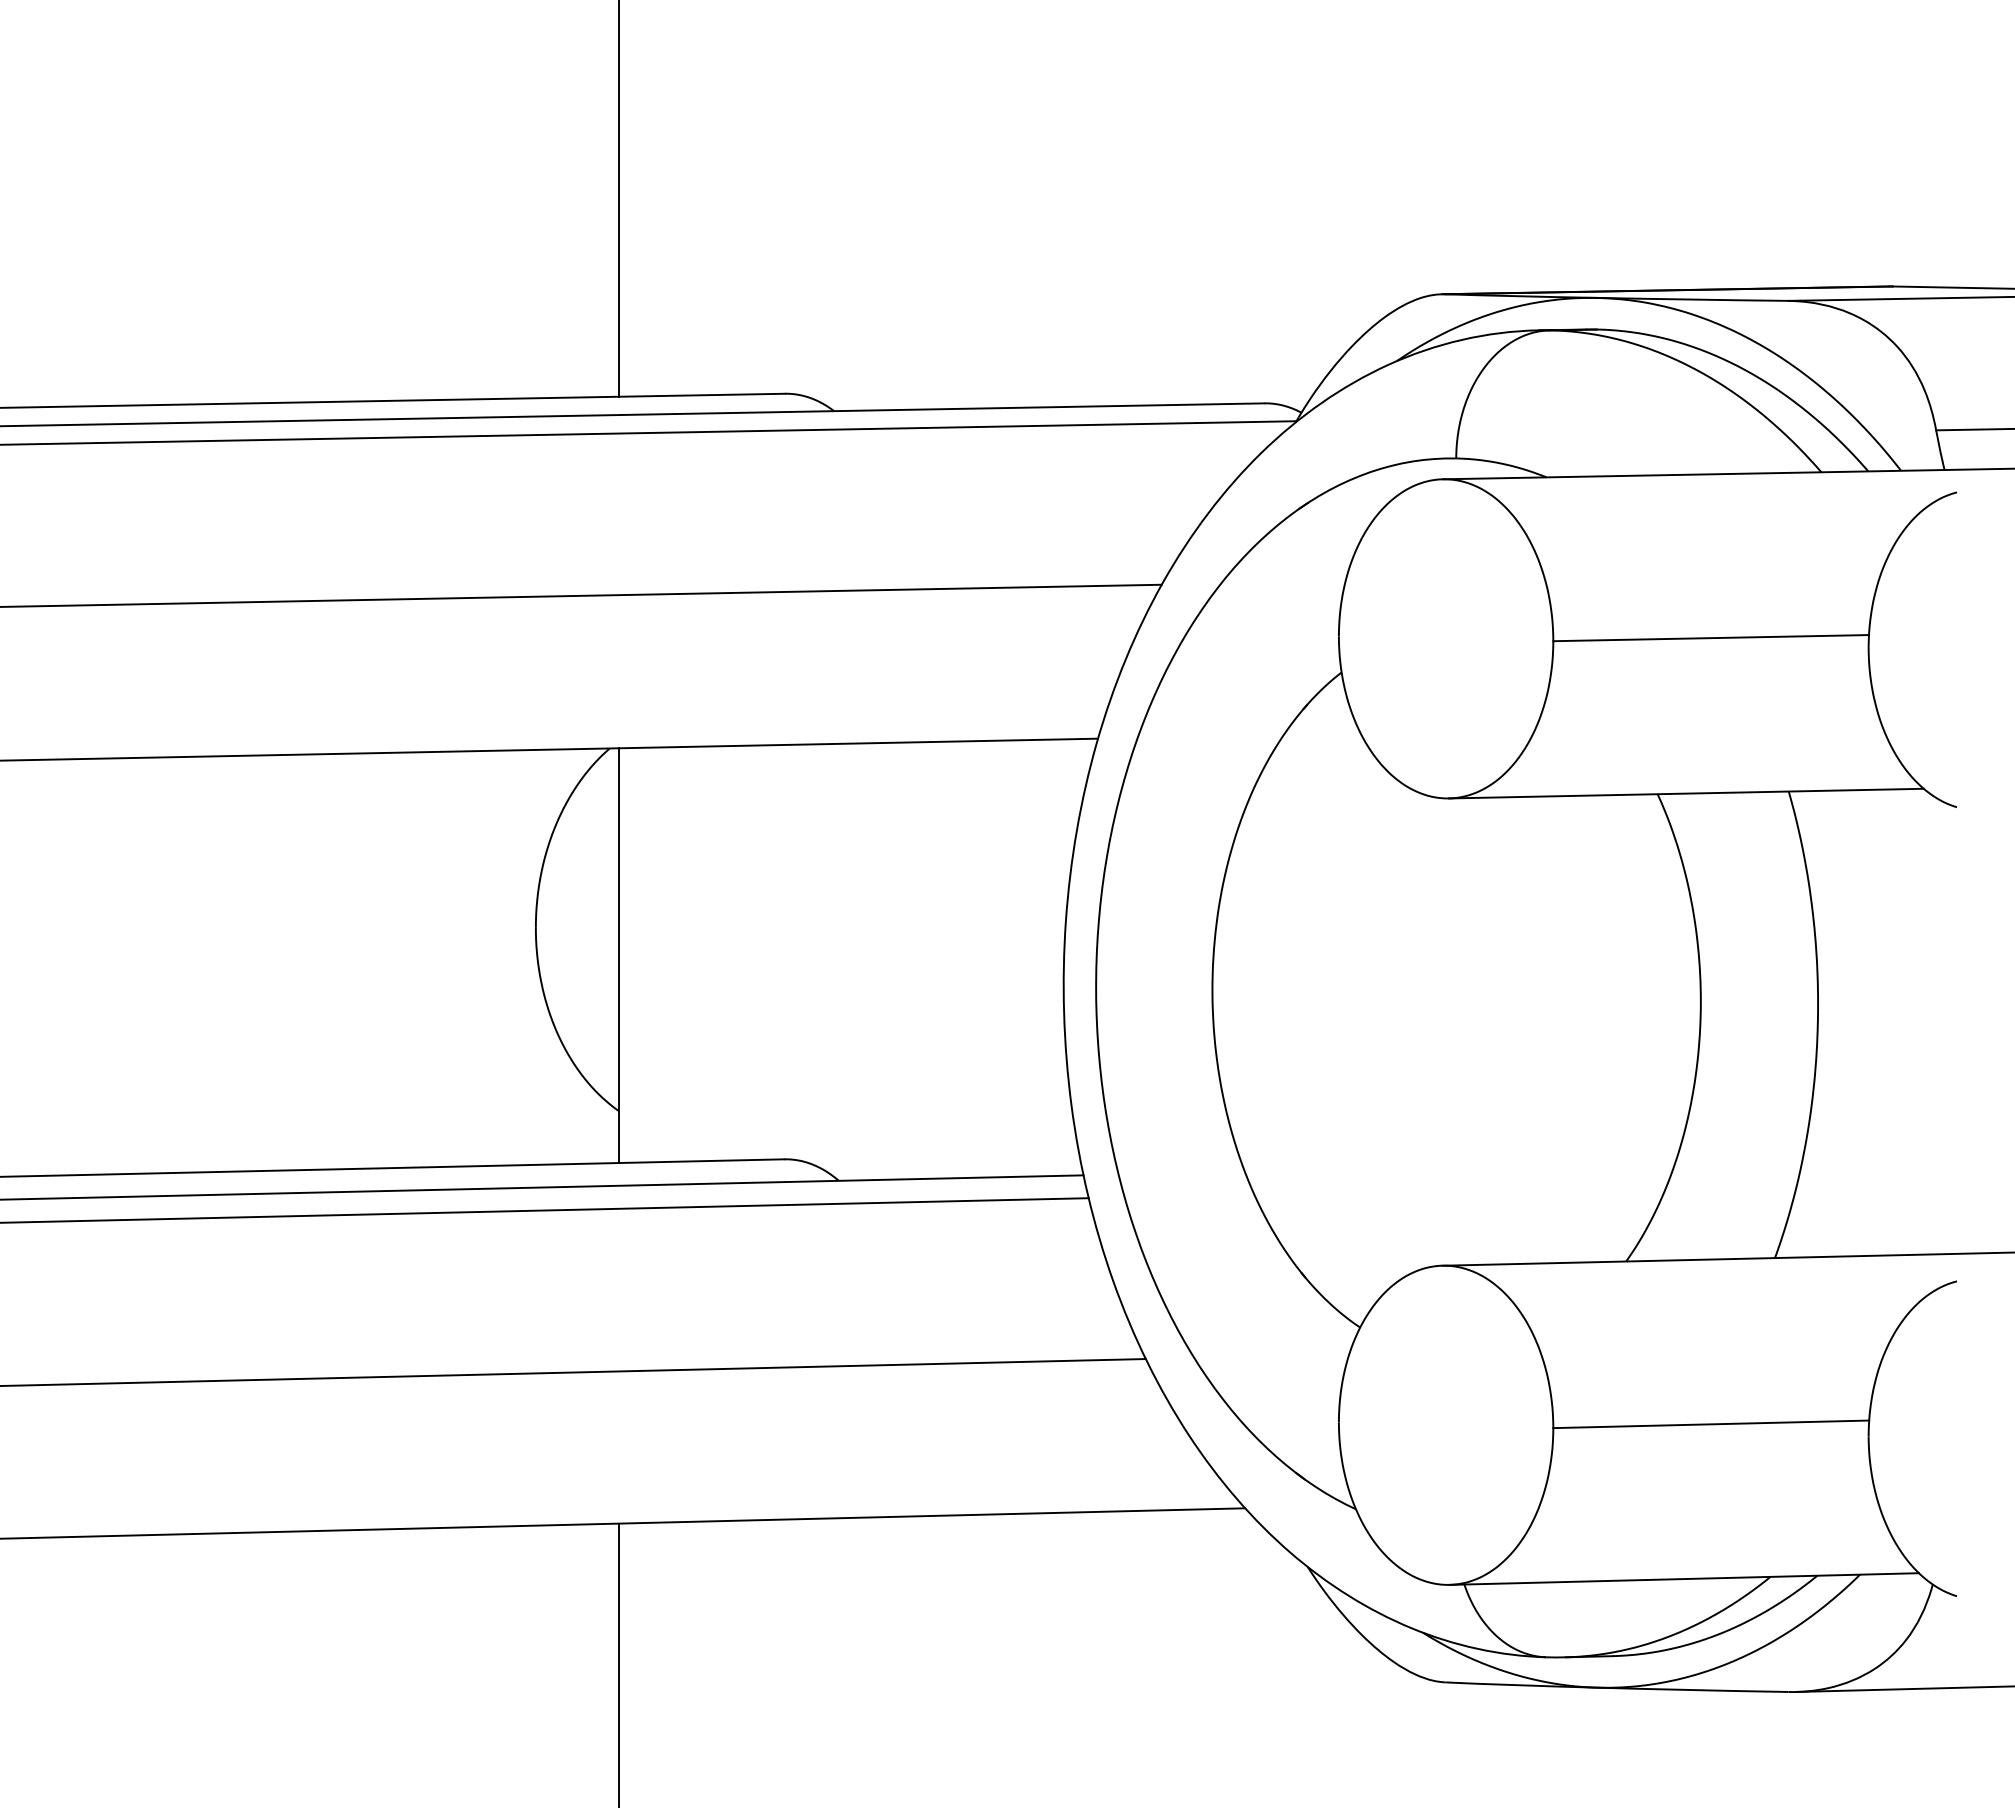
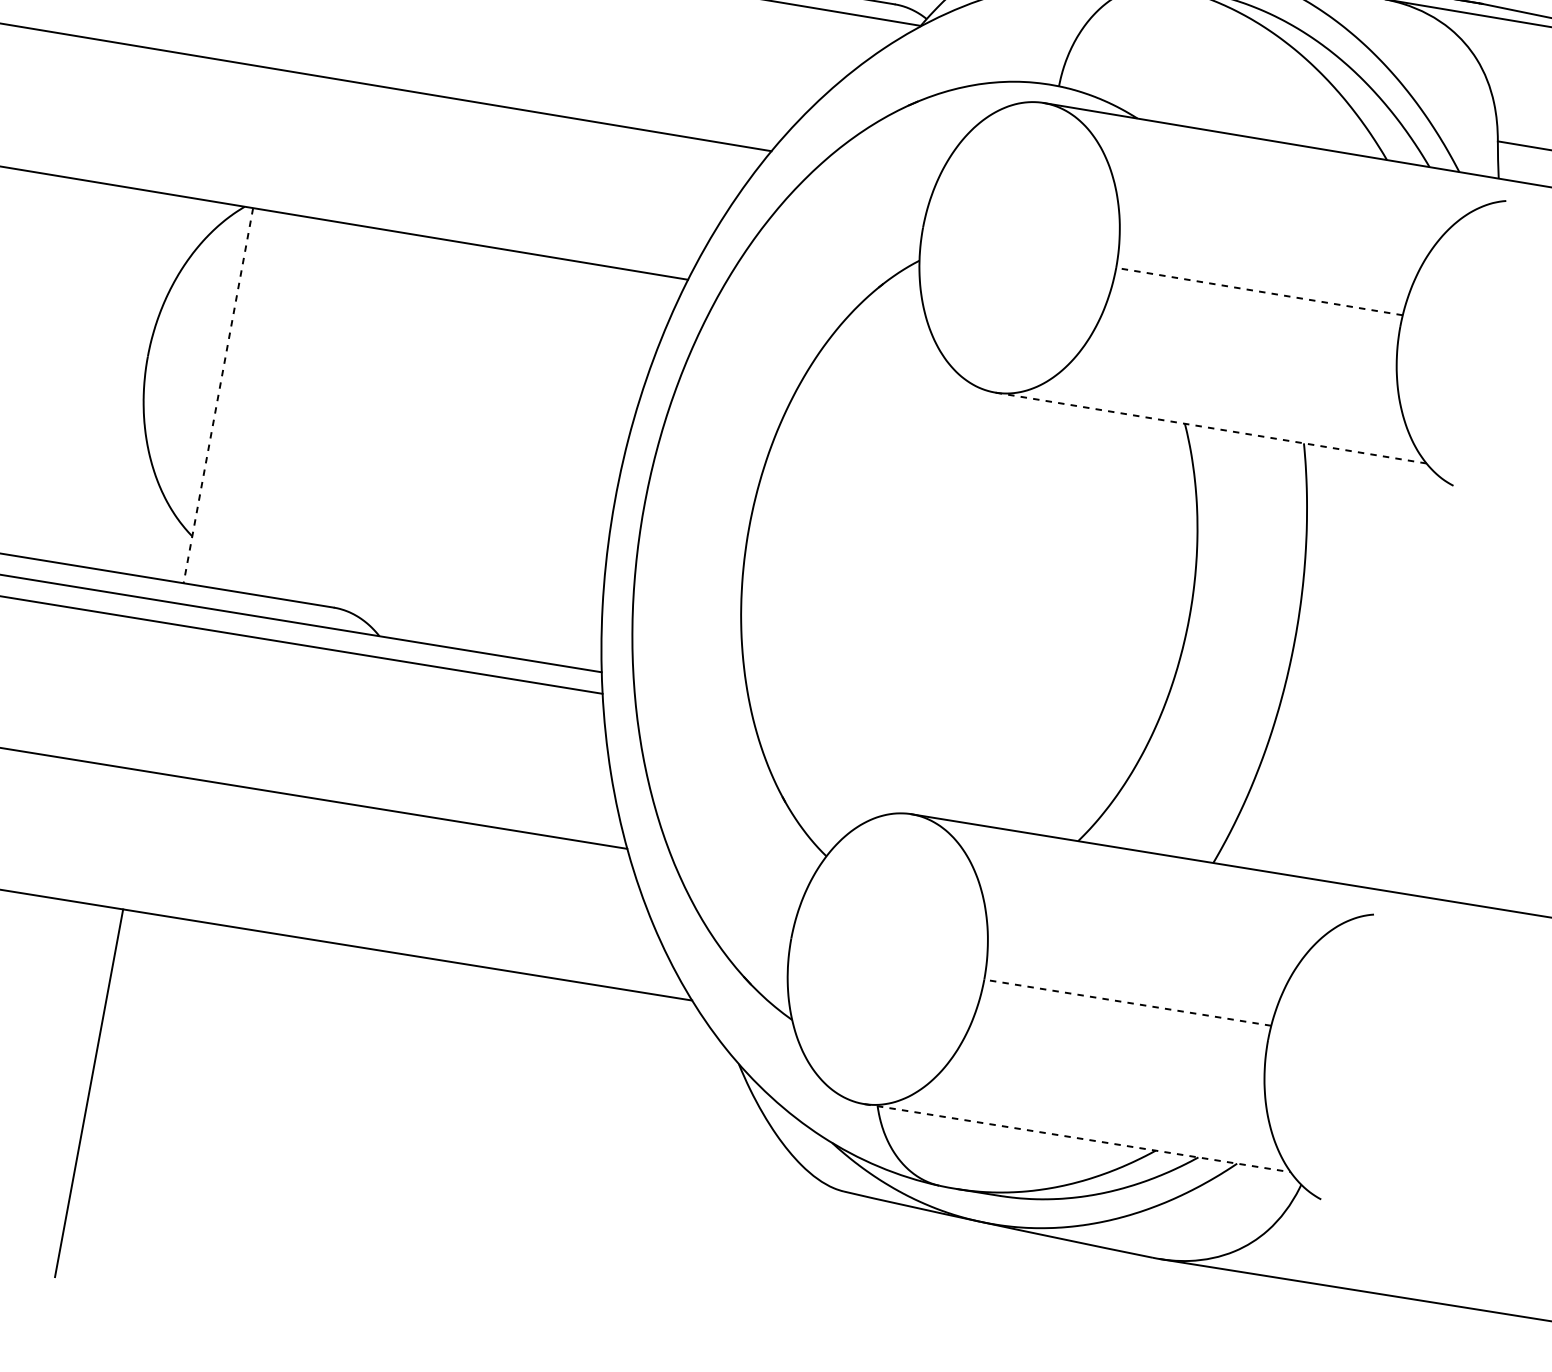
line: (1711, 638) -> (1259, 291), solid -> dashed
line: (1686, 793) -> (1211, 427), solid -> dashed
line: (618, 956) -> (217, 396), solid -> dashed
line: (1711, 1424) -> (1127, 1002), solid -> dashed
line: (1684, 1579) -> (1077, 1138), solid -> dashed

